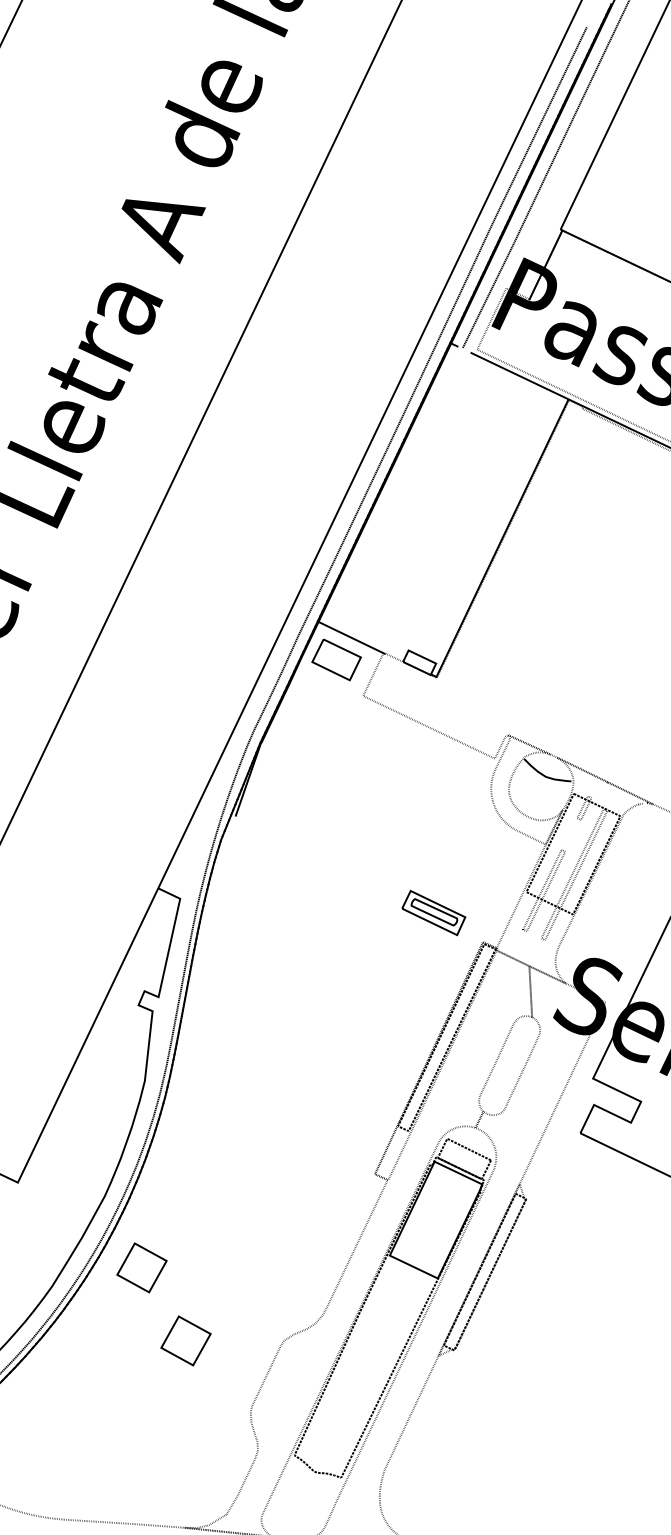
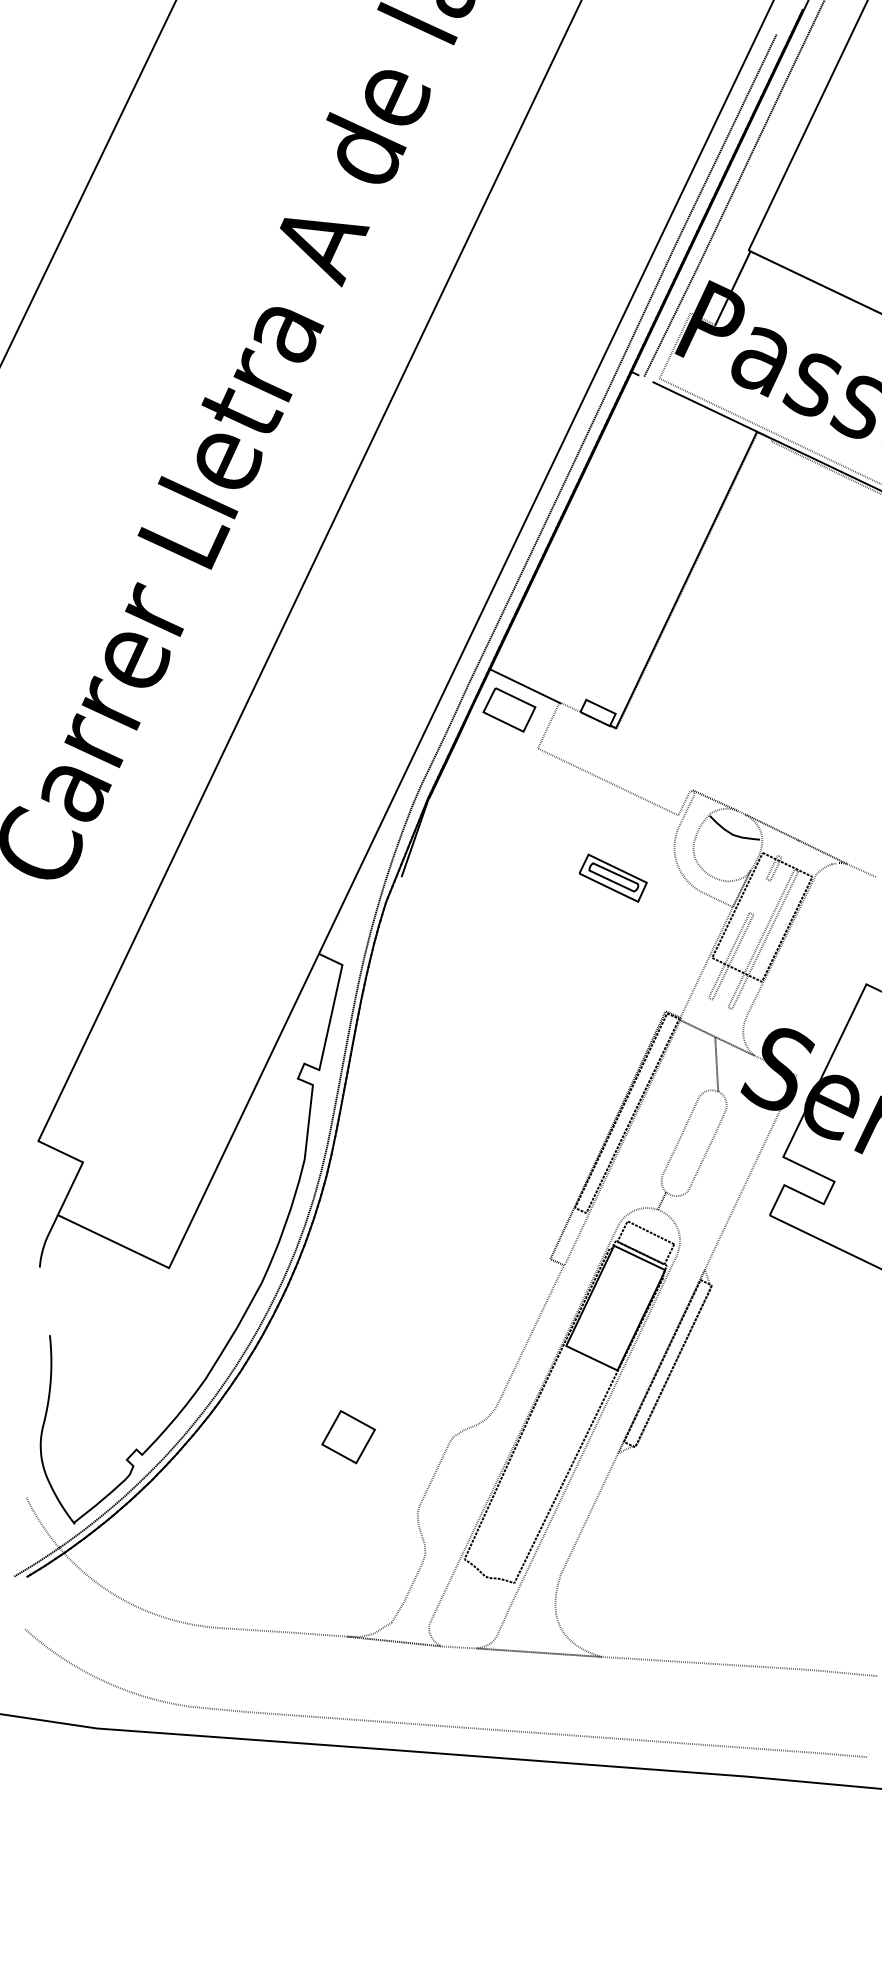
part: (433, 912) -> (612, 877), moved
part: (141, 1268) -> (301, 1359), removed

